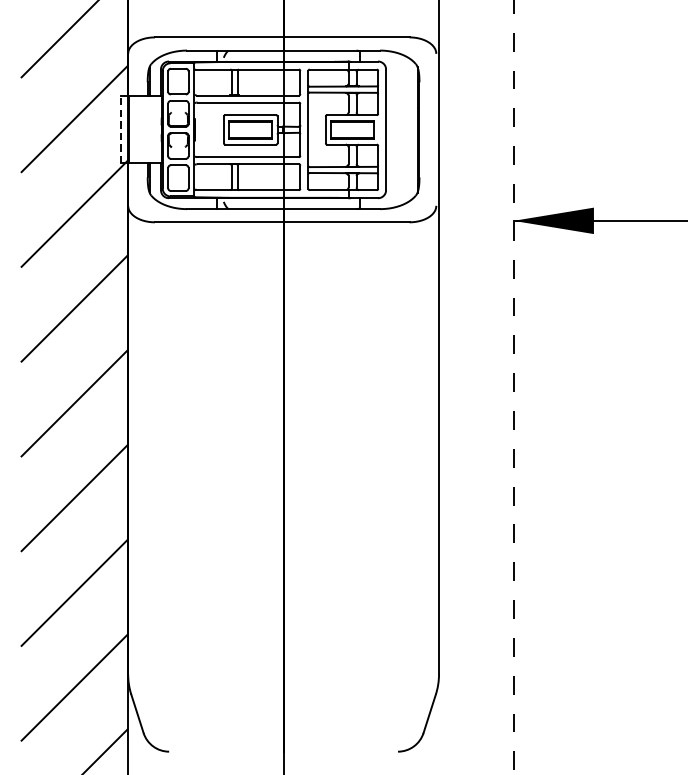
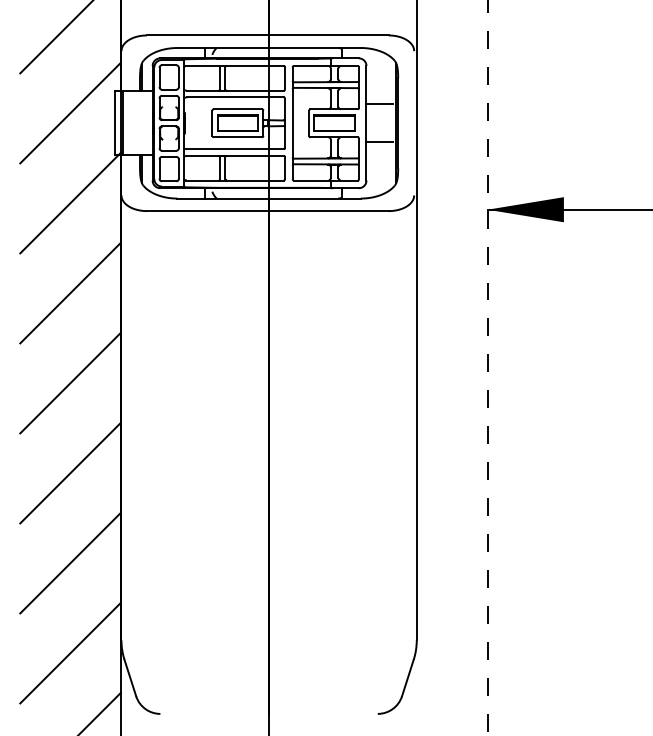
line: (399, 110) -> (379, 104), added
line: (121, 130) -> (115, 123), dashed -> solid
line: (399, 150) -> (379, 142), added

